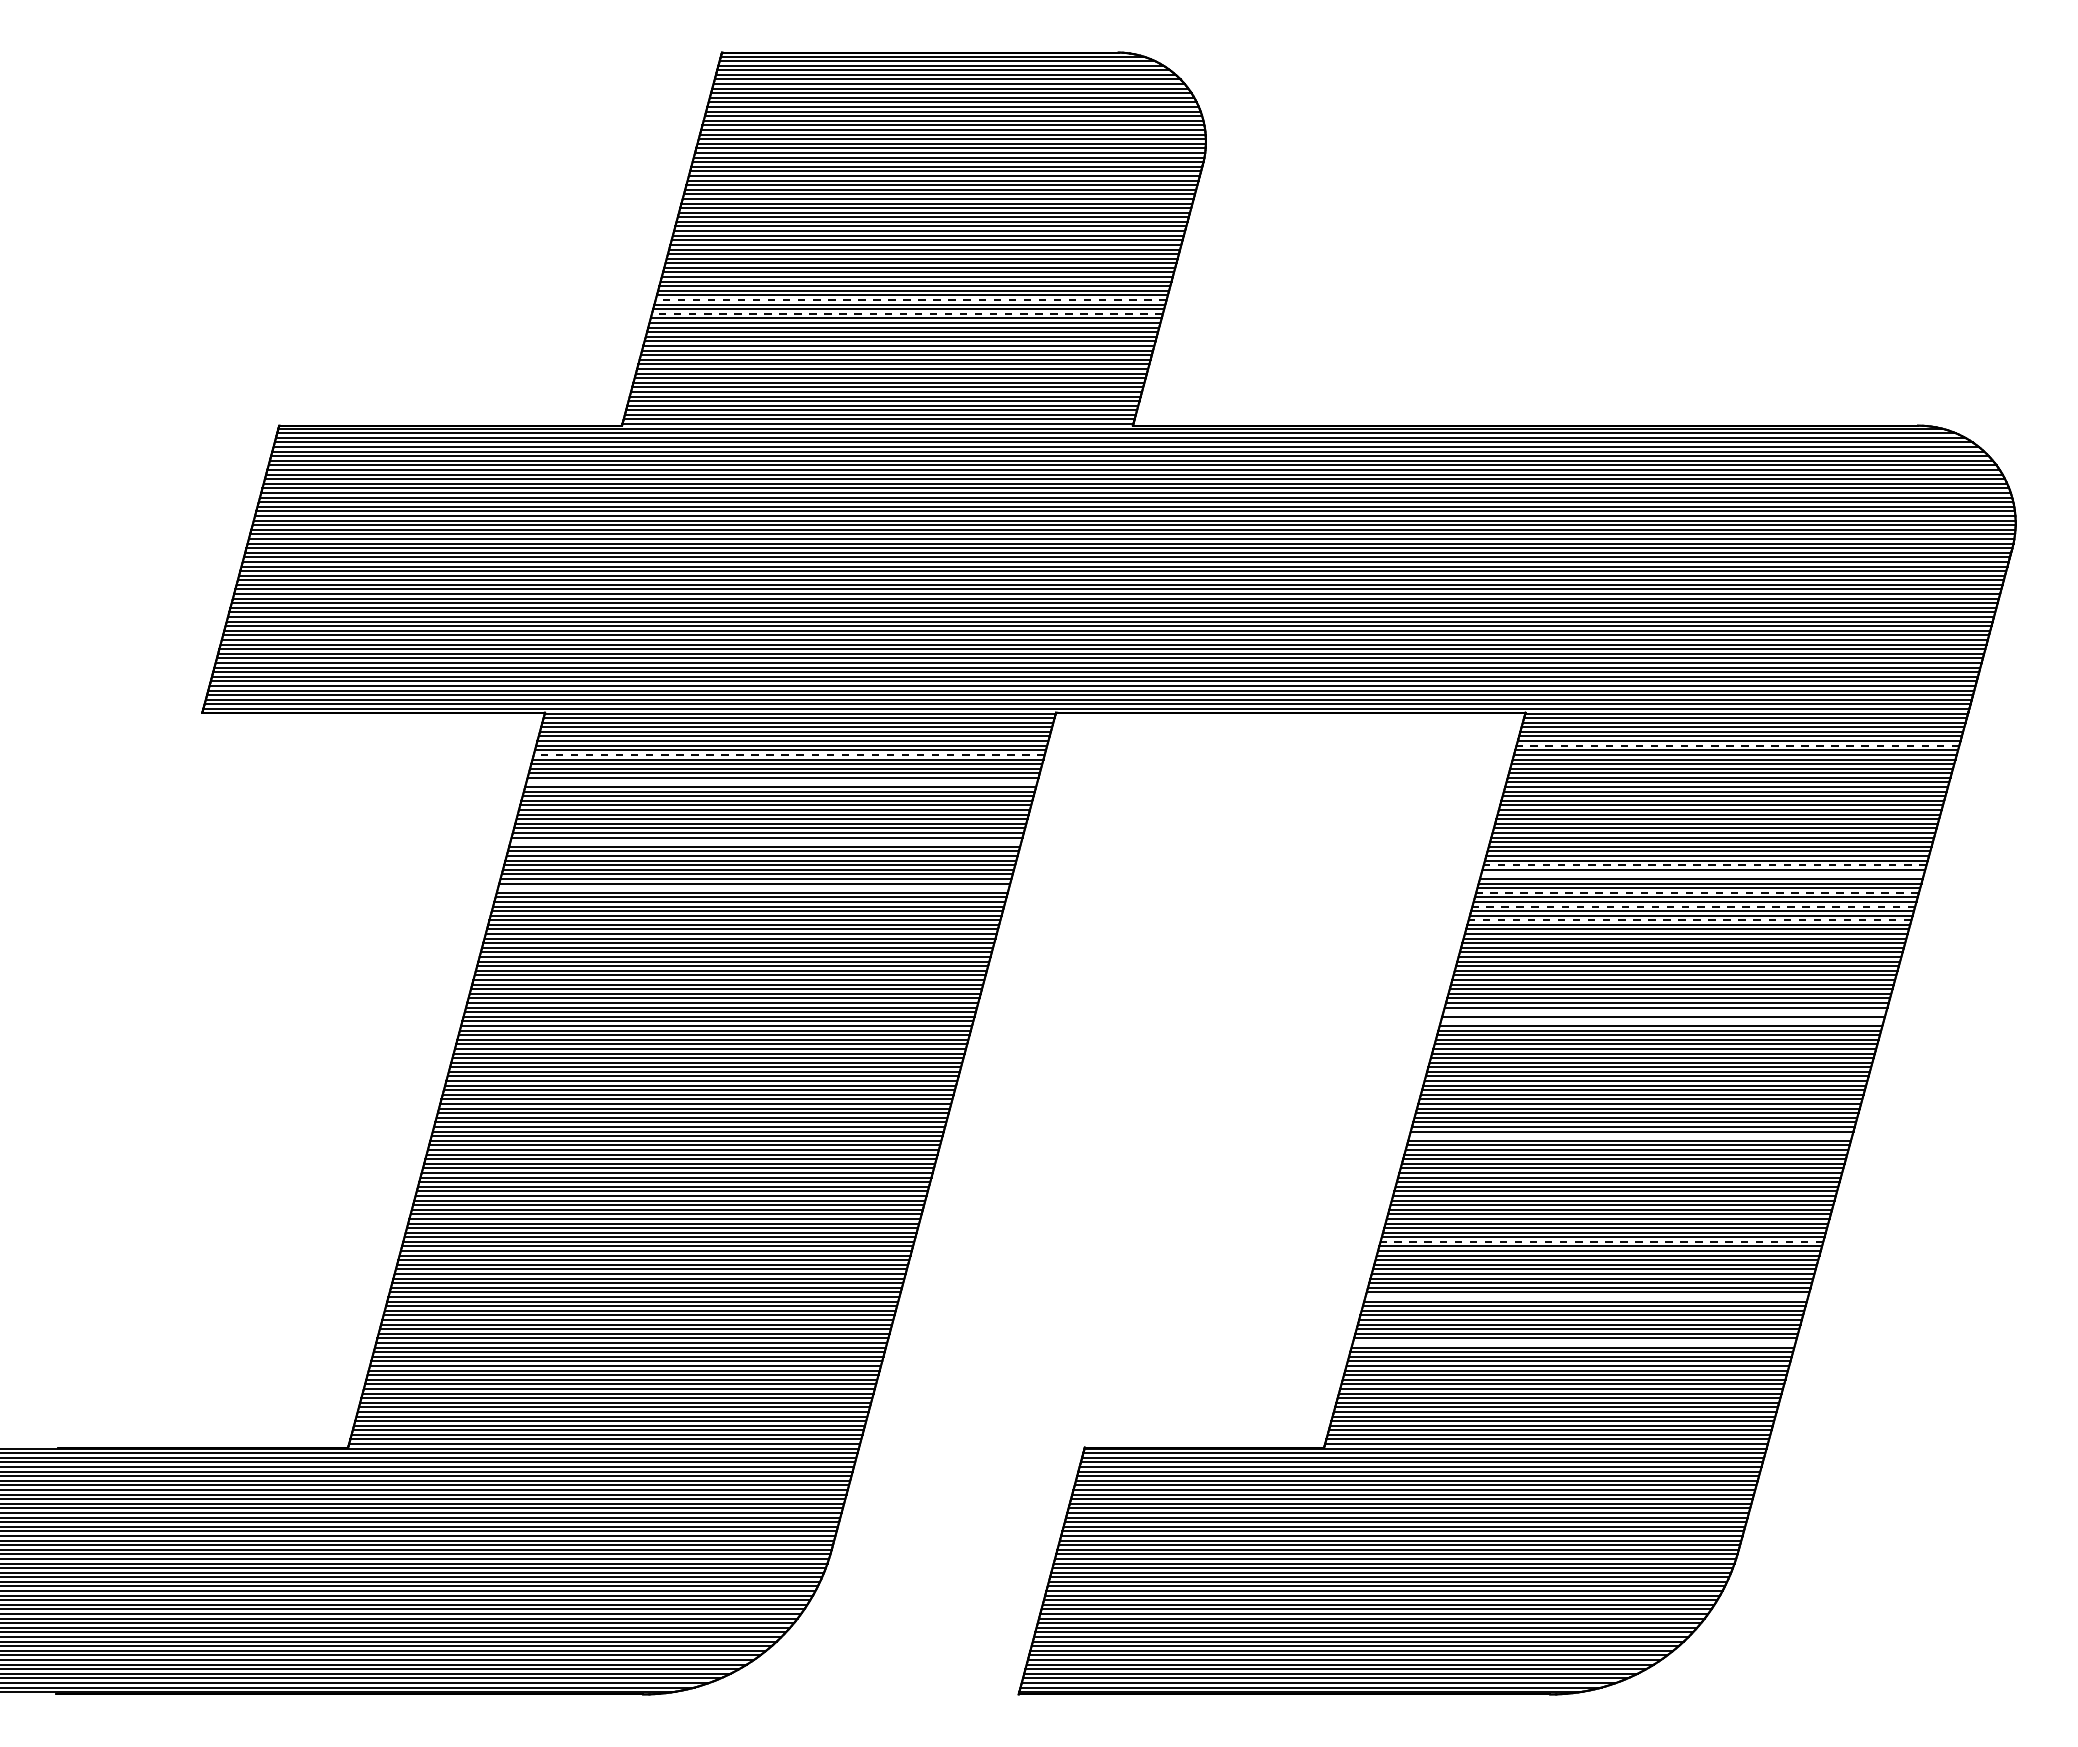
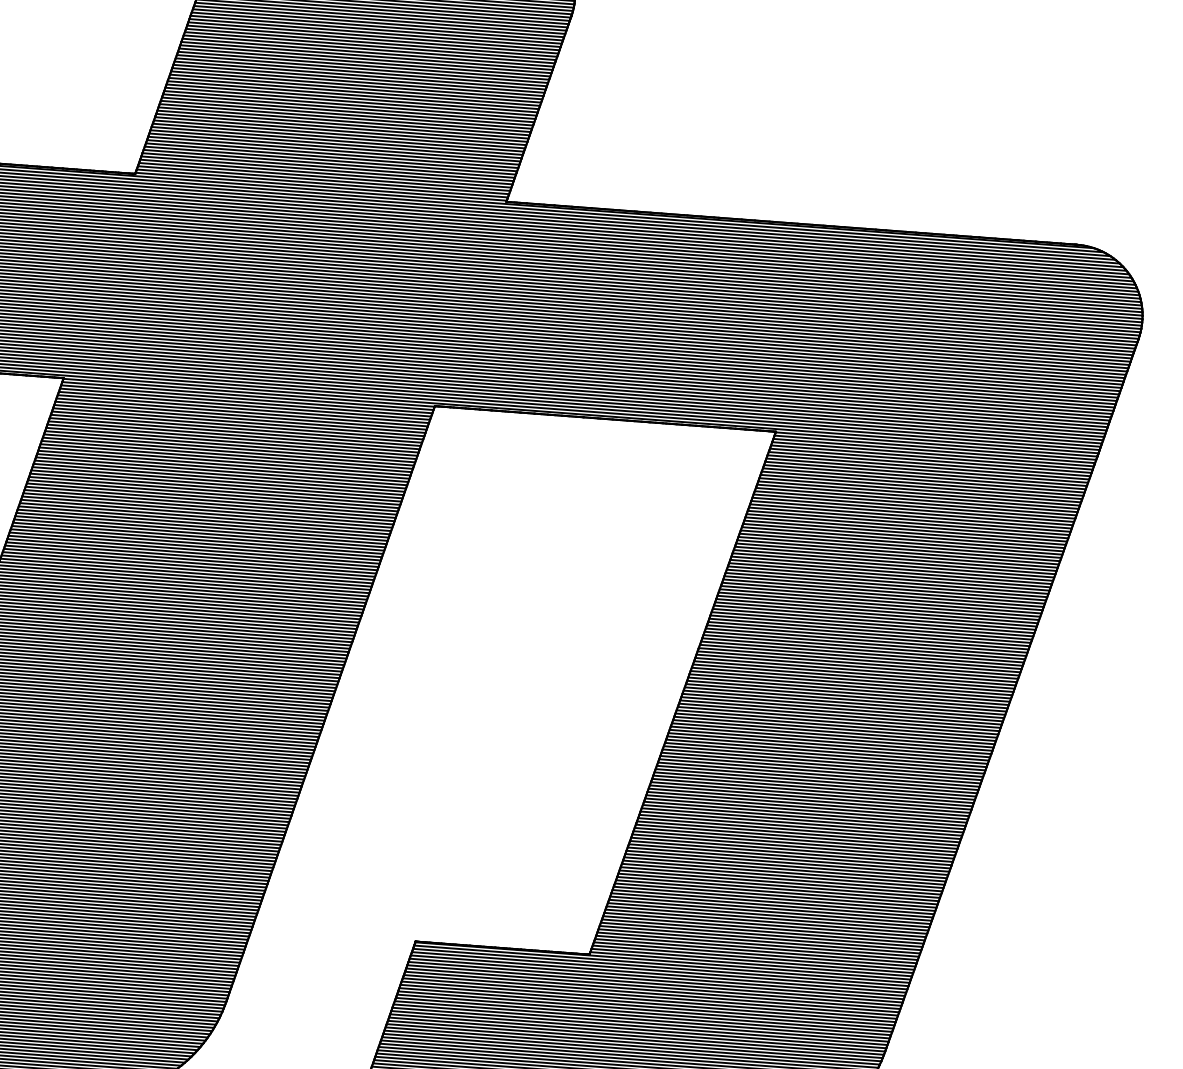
line: (910, 300) -> (351, 98), dashed -> solid
line: (906, 313) -> (348, 107), dashed -> solid
line: (1737, 745) -> (928, 467), dashed -> solid
line: (788, 754) -> (238, 421), dashed -> solid
line: (781, 782) -> (231, 441), added
line: (765, 842) -> (216, 484), added
line: (1704, 865) -> (897, 552), dashed -> solid
line: (1702, 874) -> (895, 558), added
line: (753, 888) -> (205, 517), added
line: (1697, 892) -> (891, 571), dashed -> solid
line: (1693, 906) -> (887, 581), dashed -> solid
line: (1689, 920) -> (883, 591), dashed -> solid
line: (1664, 1012) -> (860, 657), added
line: (1661, 1021) -> (857, 663), added
line: (1630, 1136) -> (829, 745), added
line: (1601, 1241) -> (802, 820), dashed -> solid
line: (1586, 1297) -> (788, 859), added
line: (1573, 1343) -> (776, 892), added

